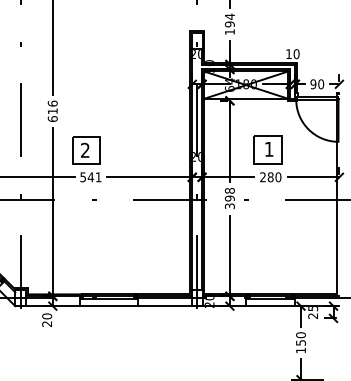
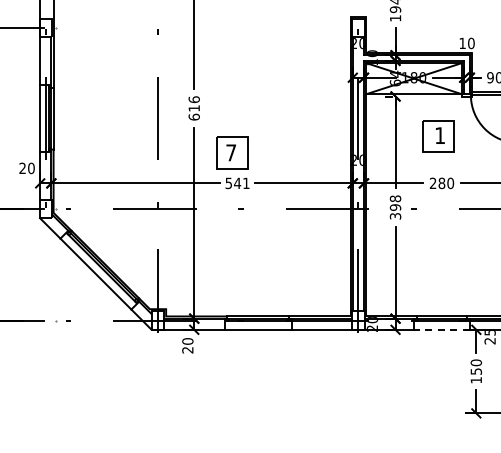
text: (84, 150) -> (230, 152), 2 -> 7
part: (267, 150) -> (438, 136), moved
line: (270, 305) -> (441, 329), solid -> dashed

